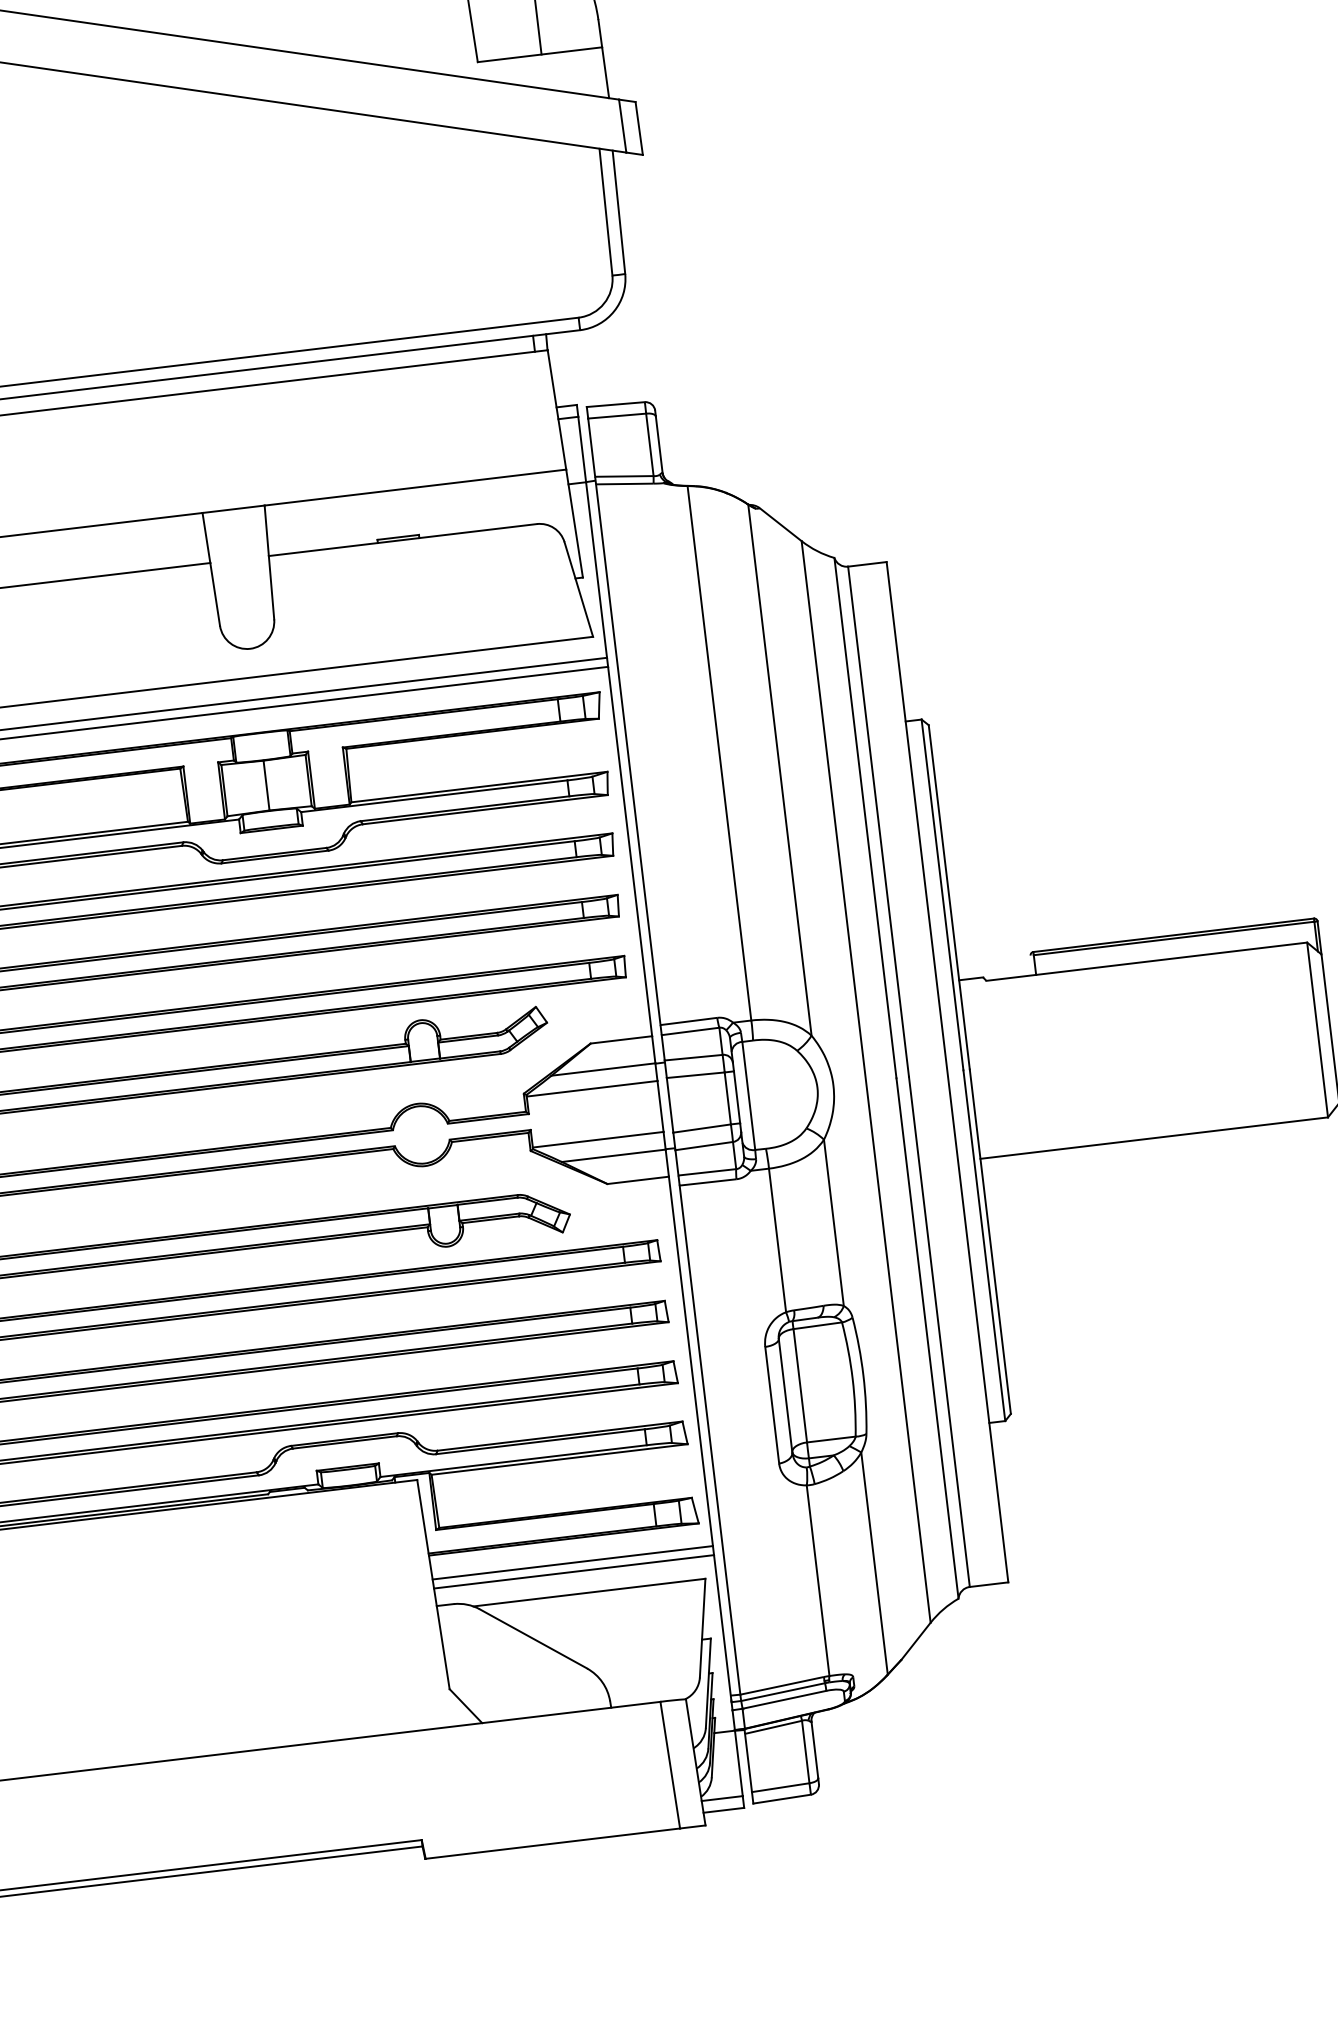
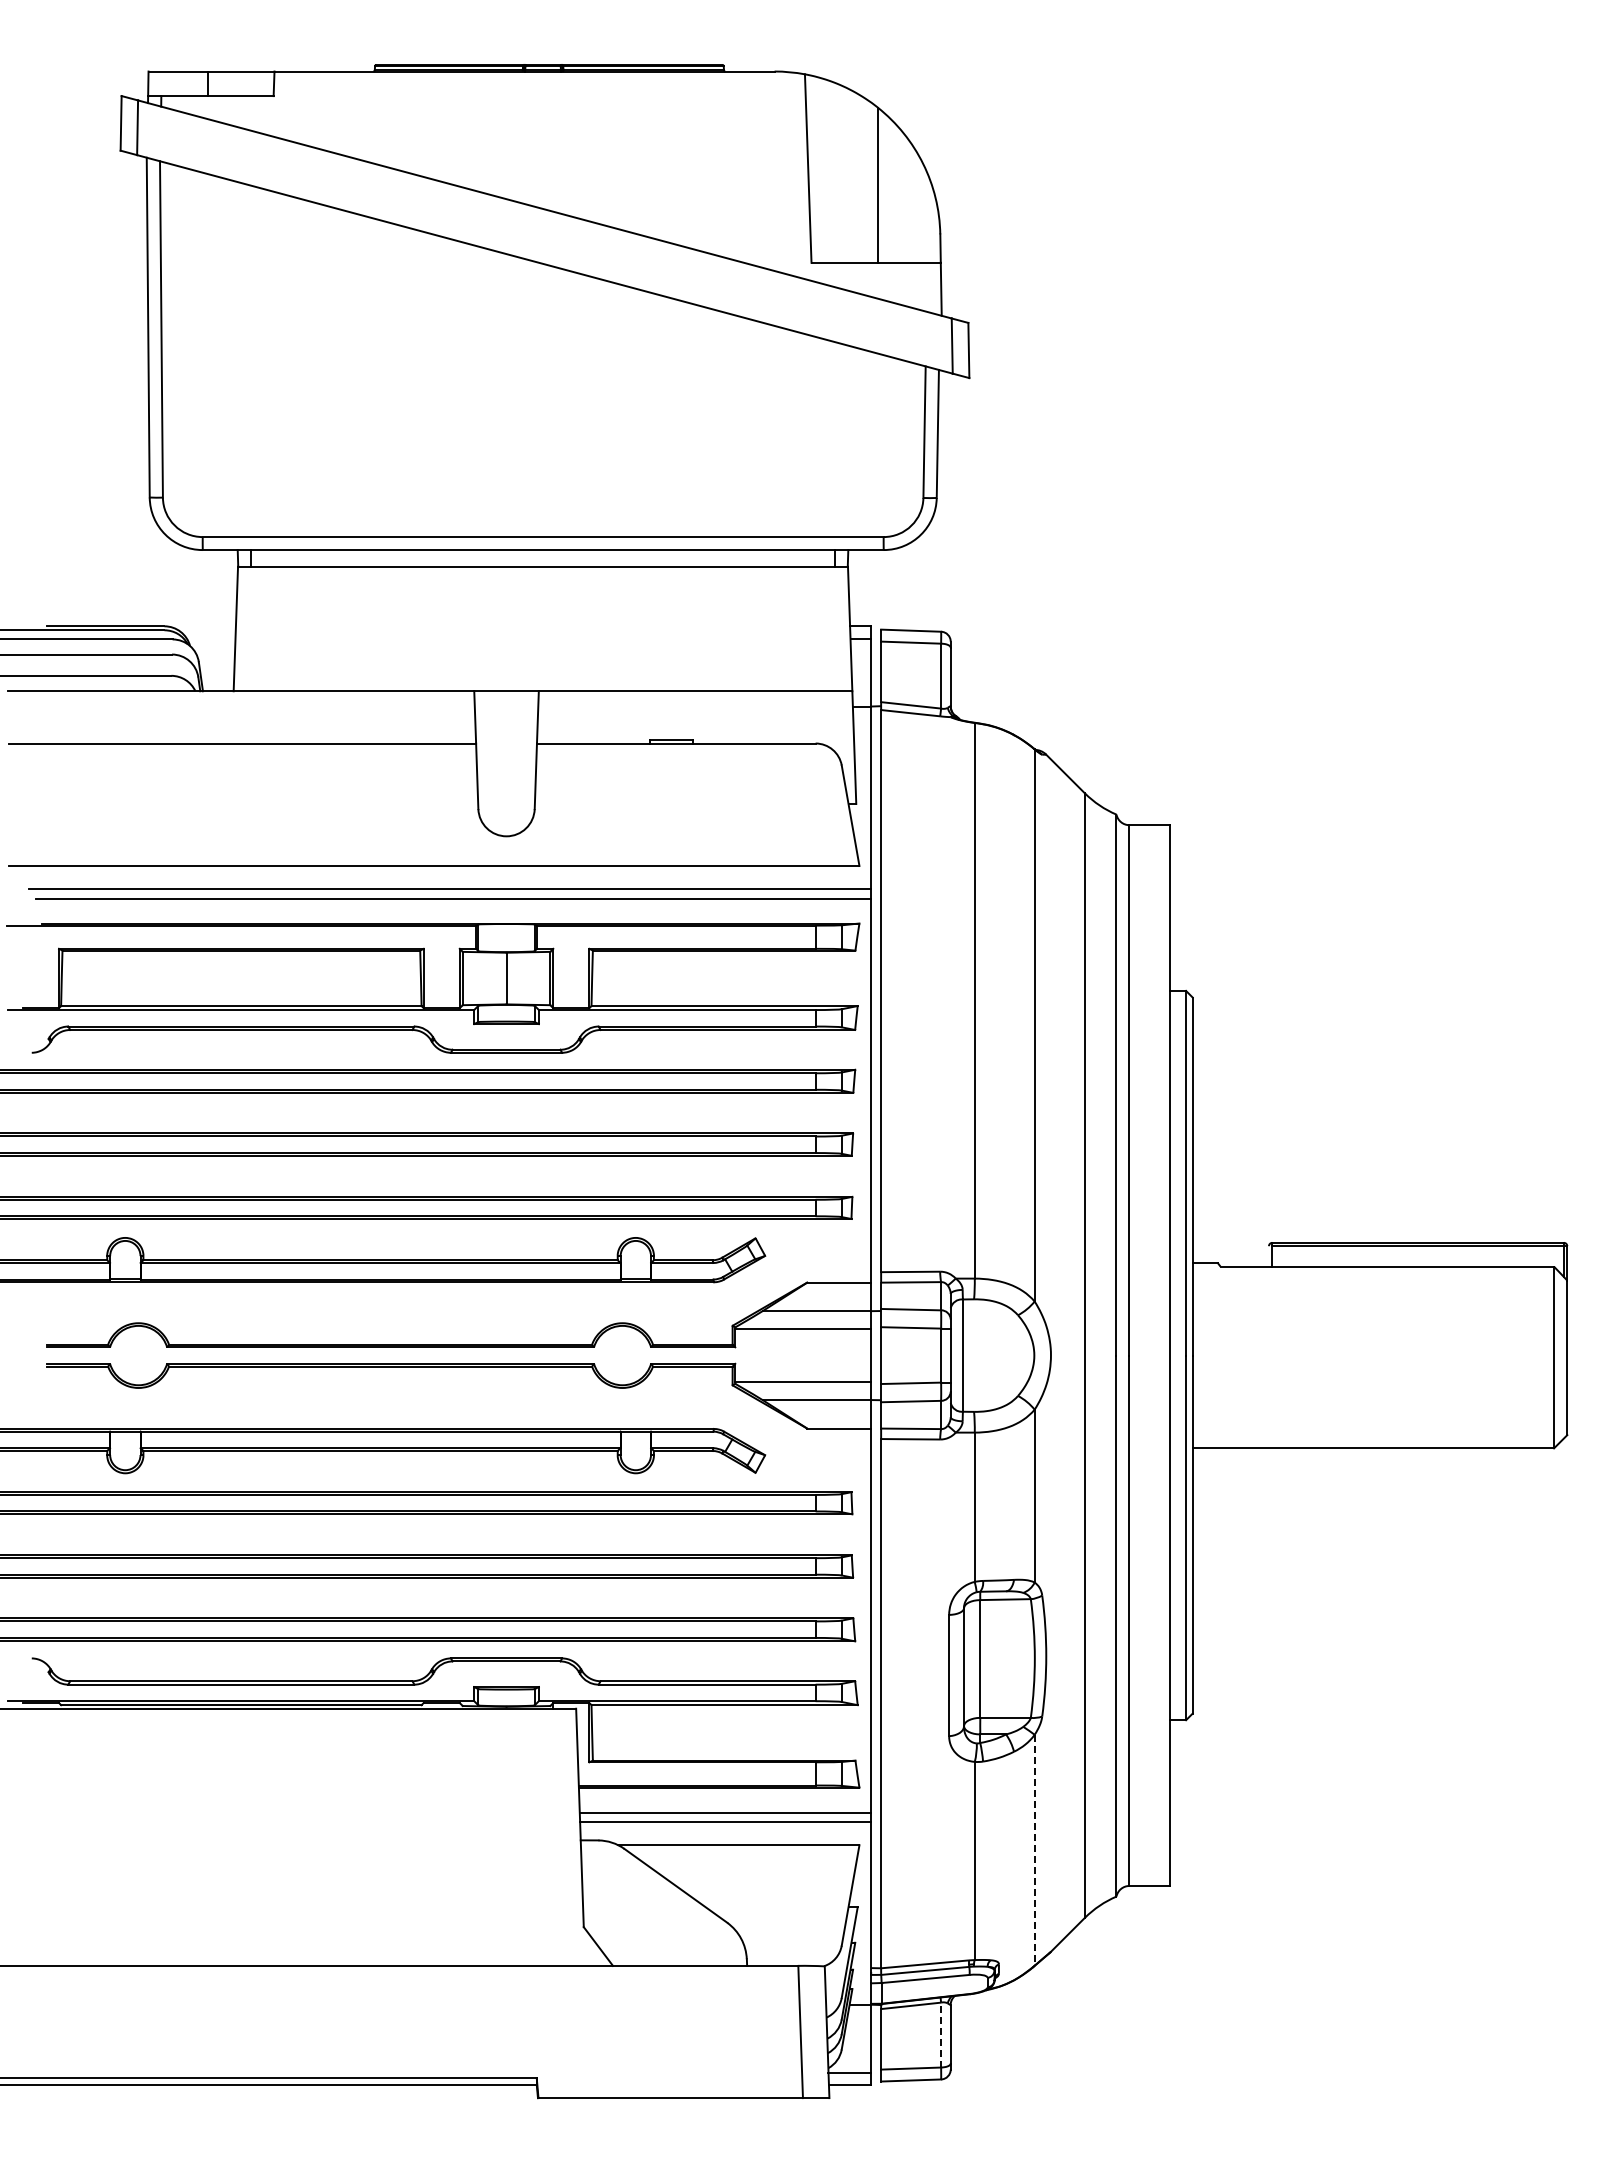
line: (874, 1563) -> (1034, 1850), solid -> dashed
line: (806, 1751) -> (941, 2034), solid -> dashed

